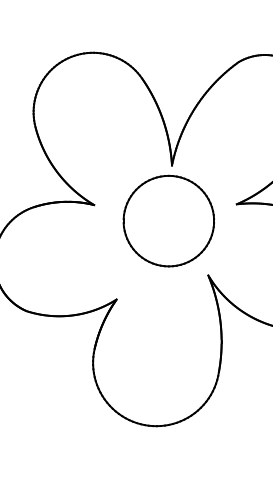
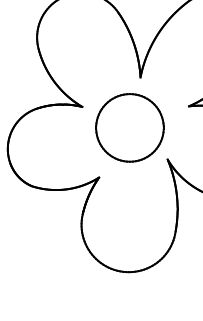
part: (168, 220) -> (129, 127), moved

